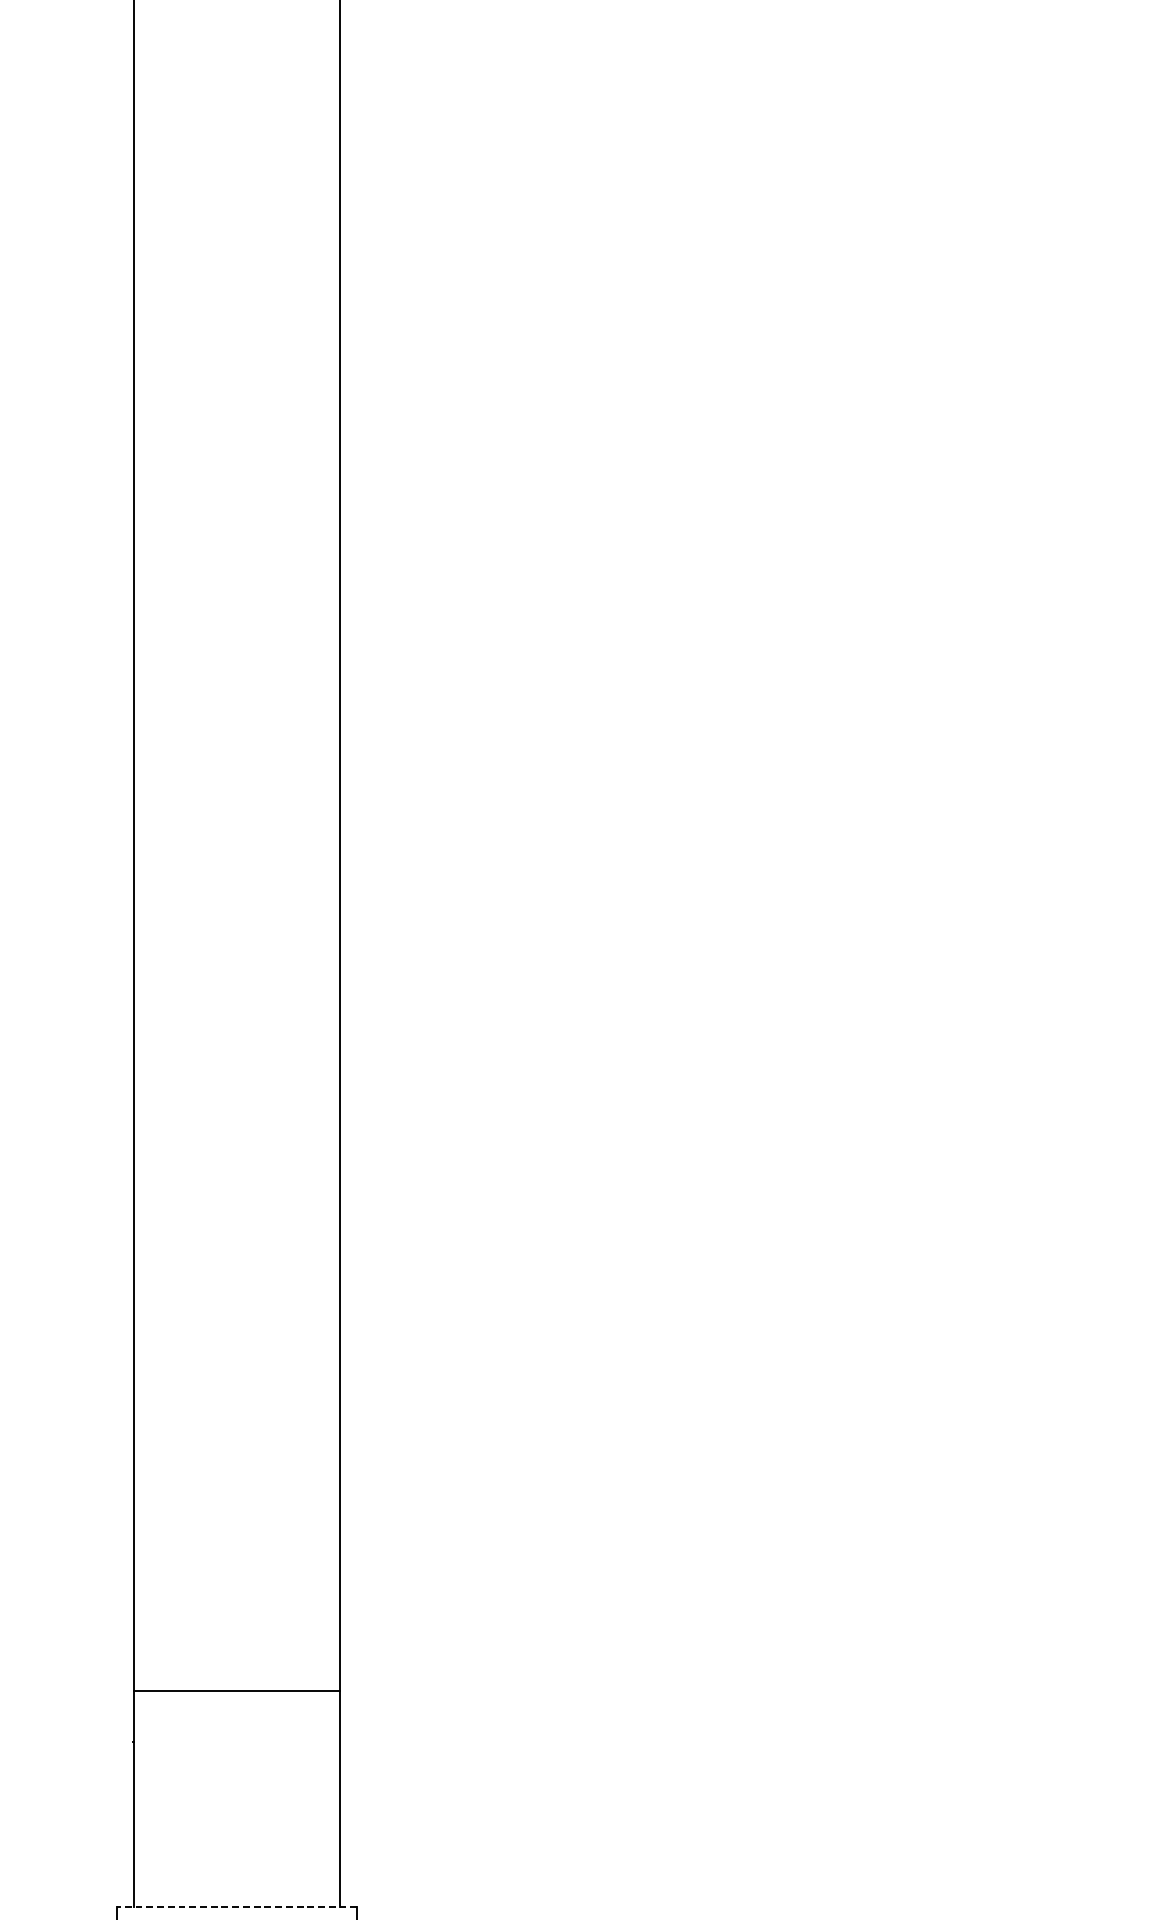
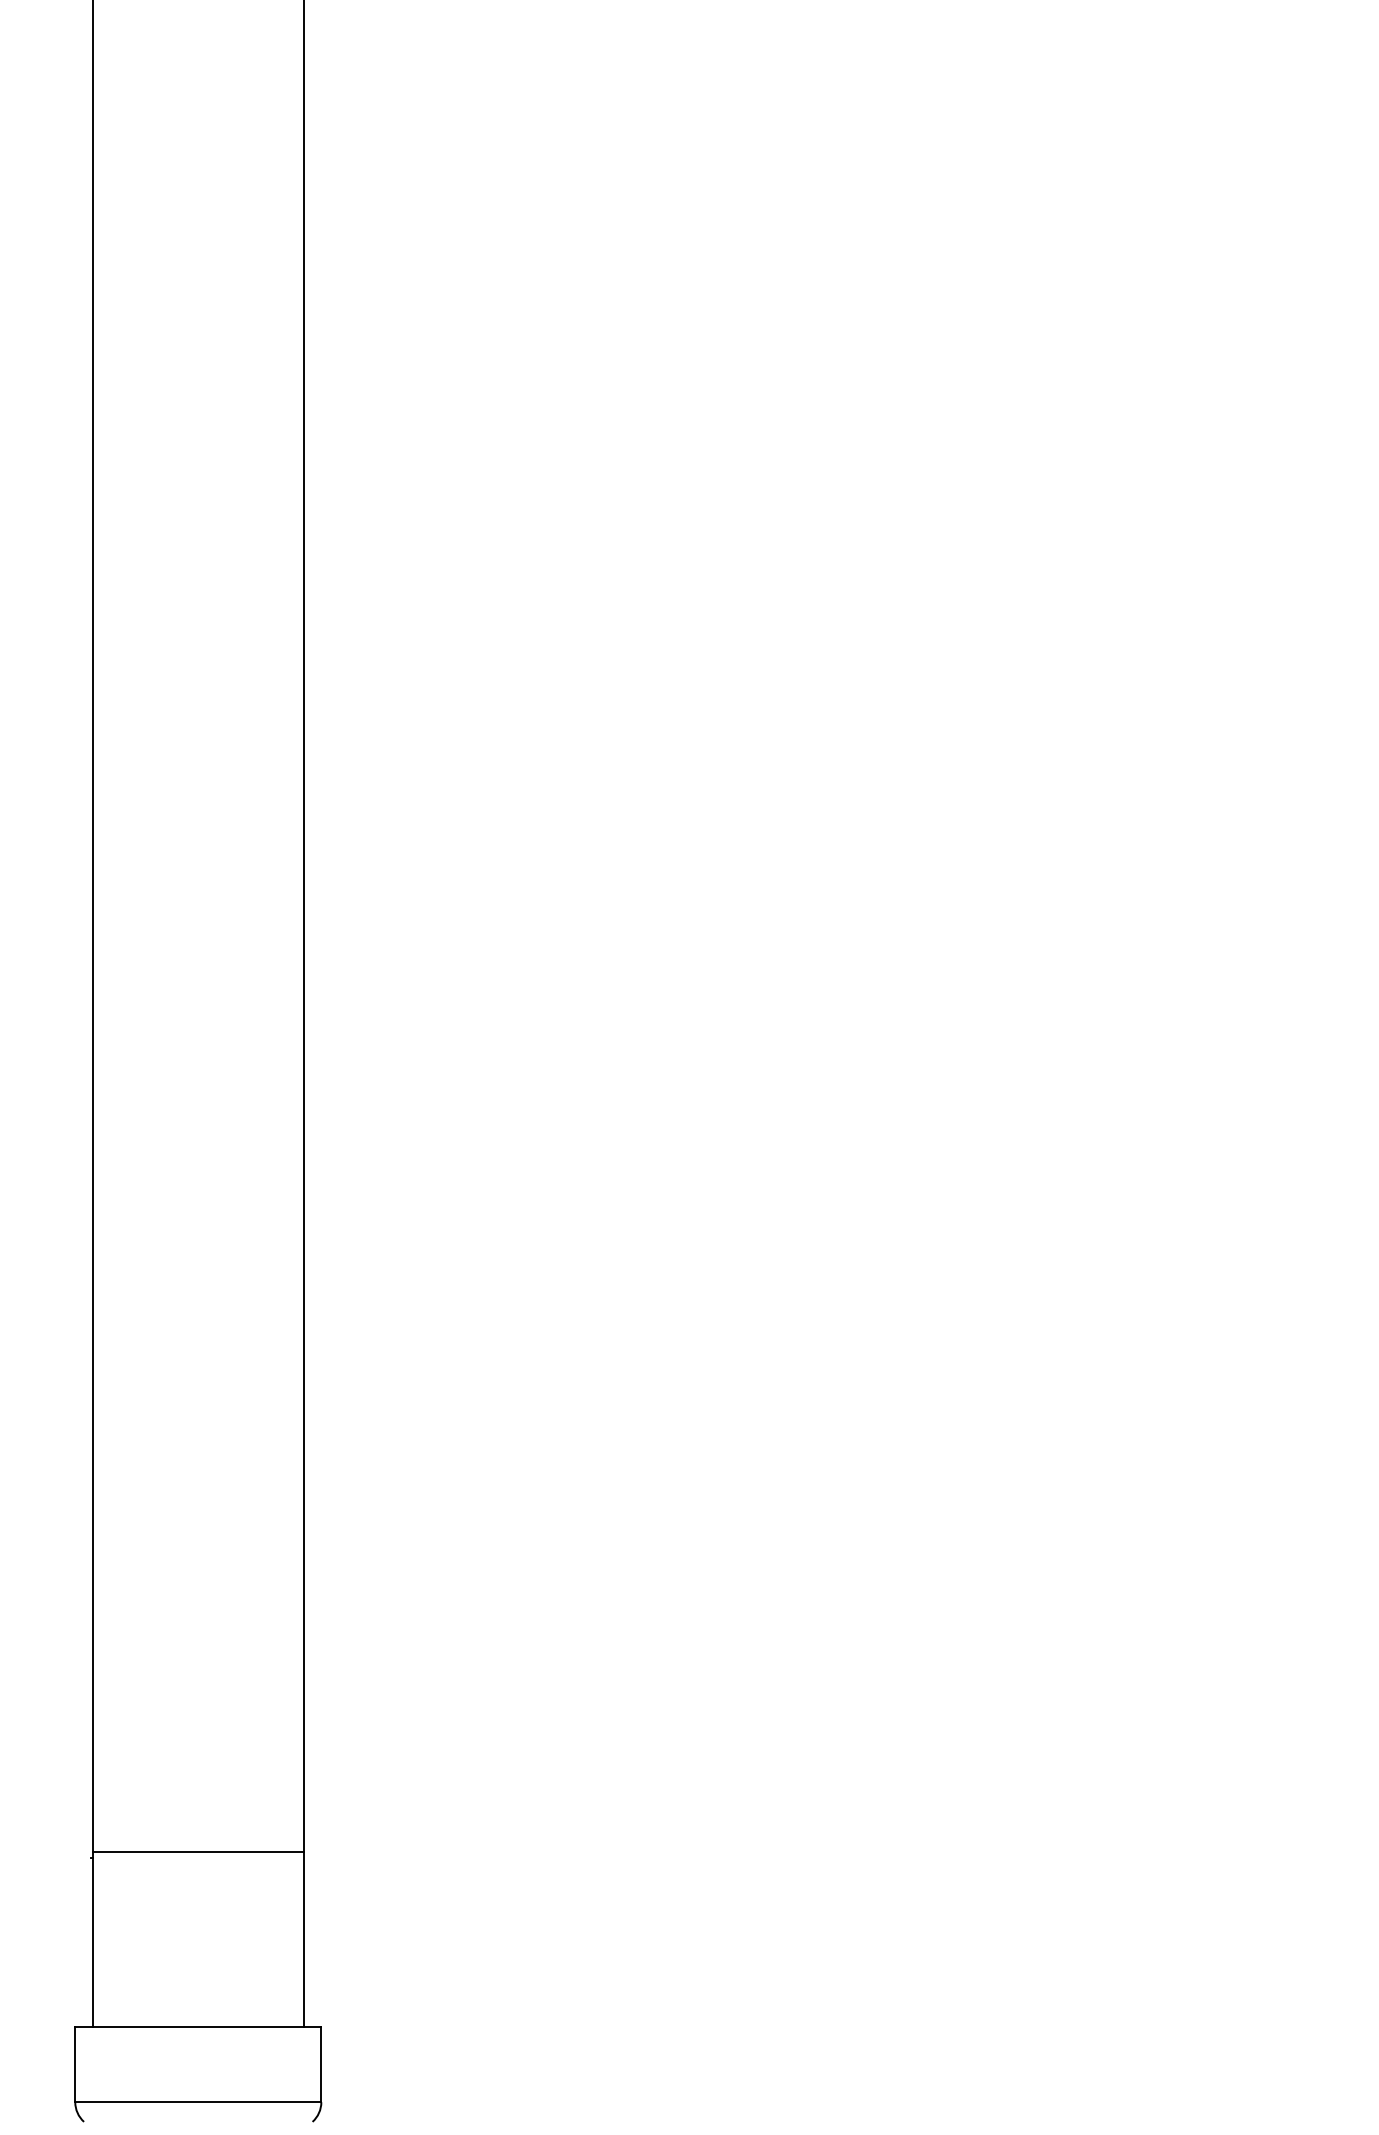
line: (236, 1690) -> (197, 1851), moved
line: (236, 1907) -> (197, 2027), dashed -> solid

